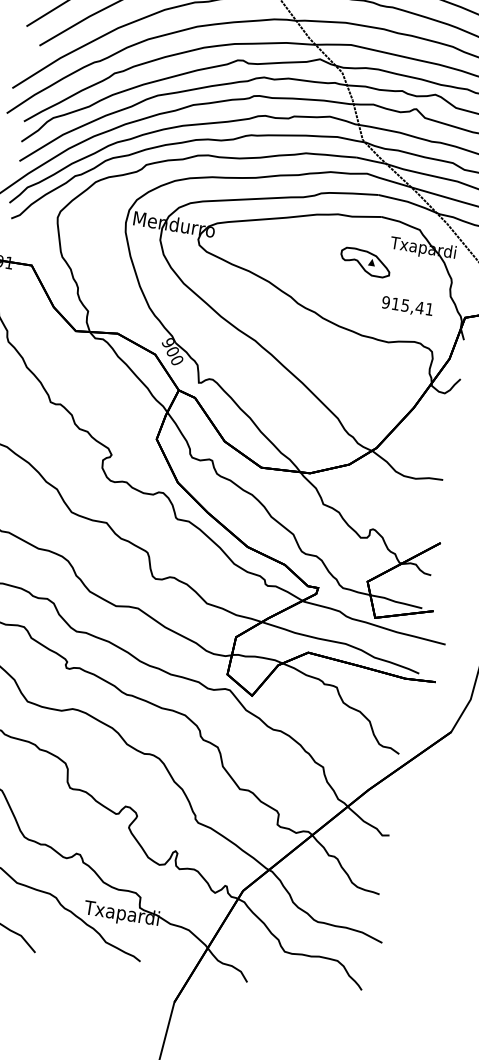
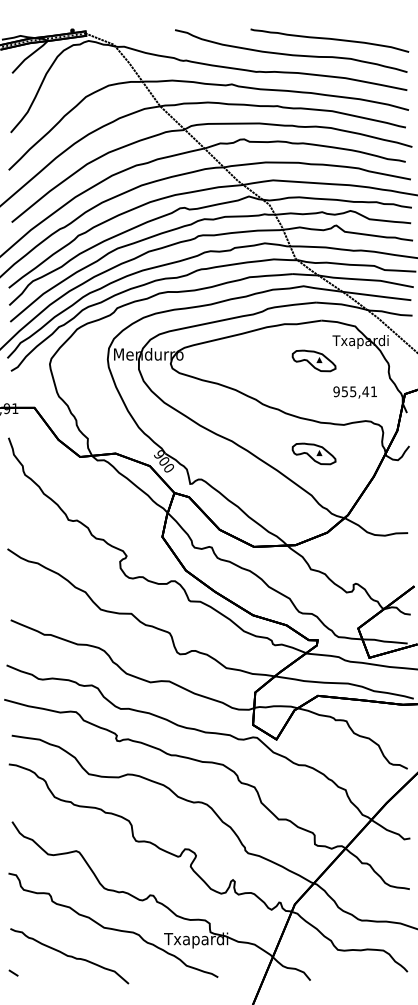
text: (395, 303) -> (344, 391), 915,41 -> 955,41
part: (347, 370) -> (313, 453), added

